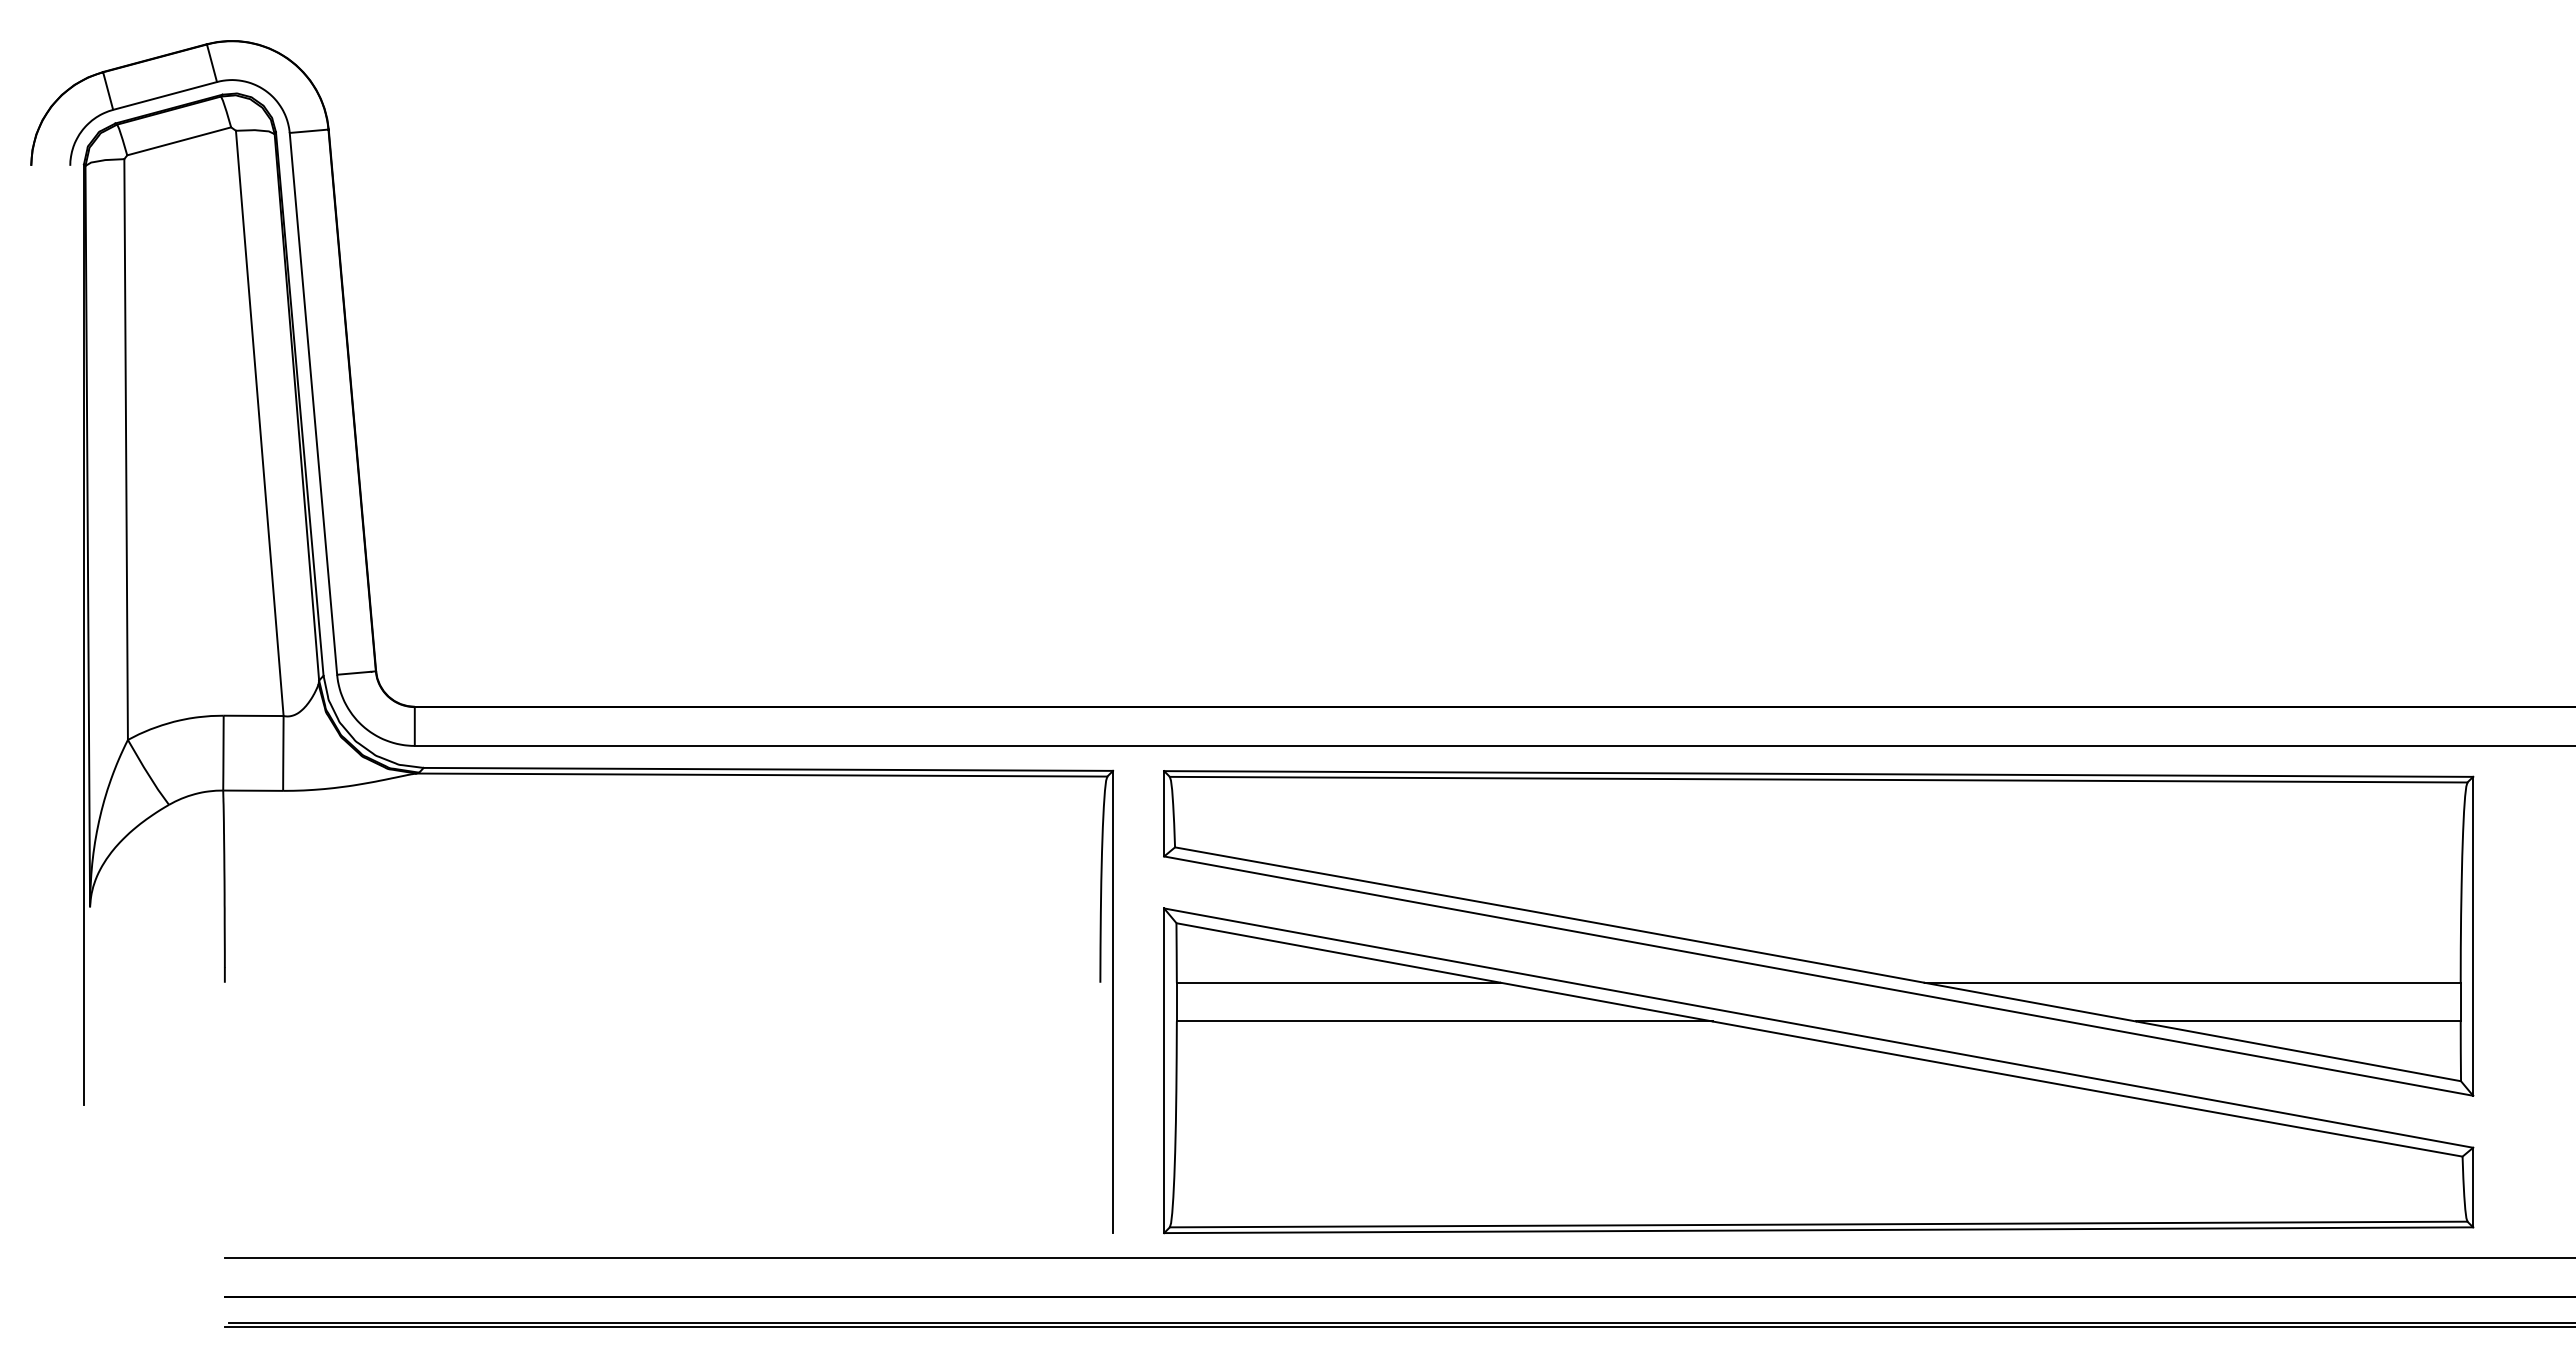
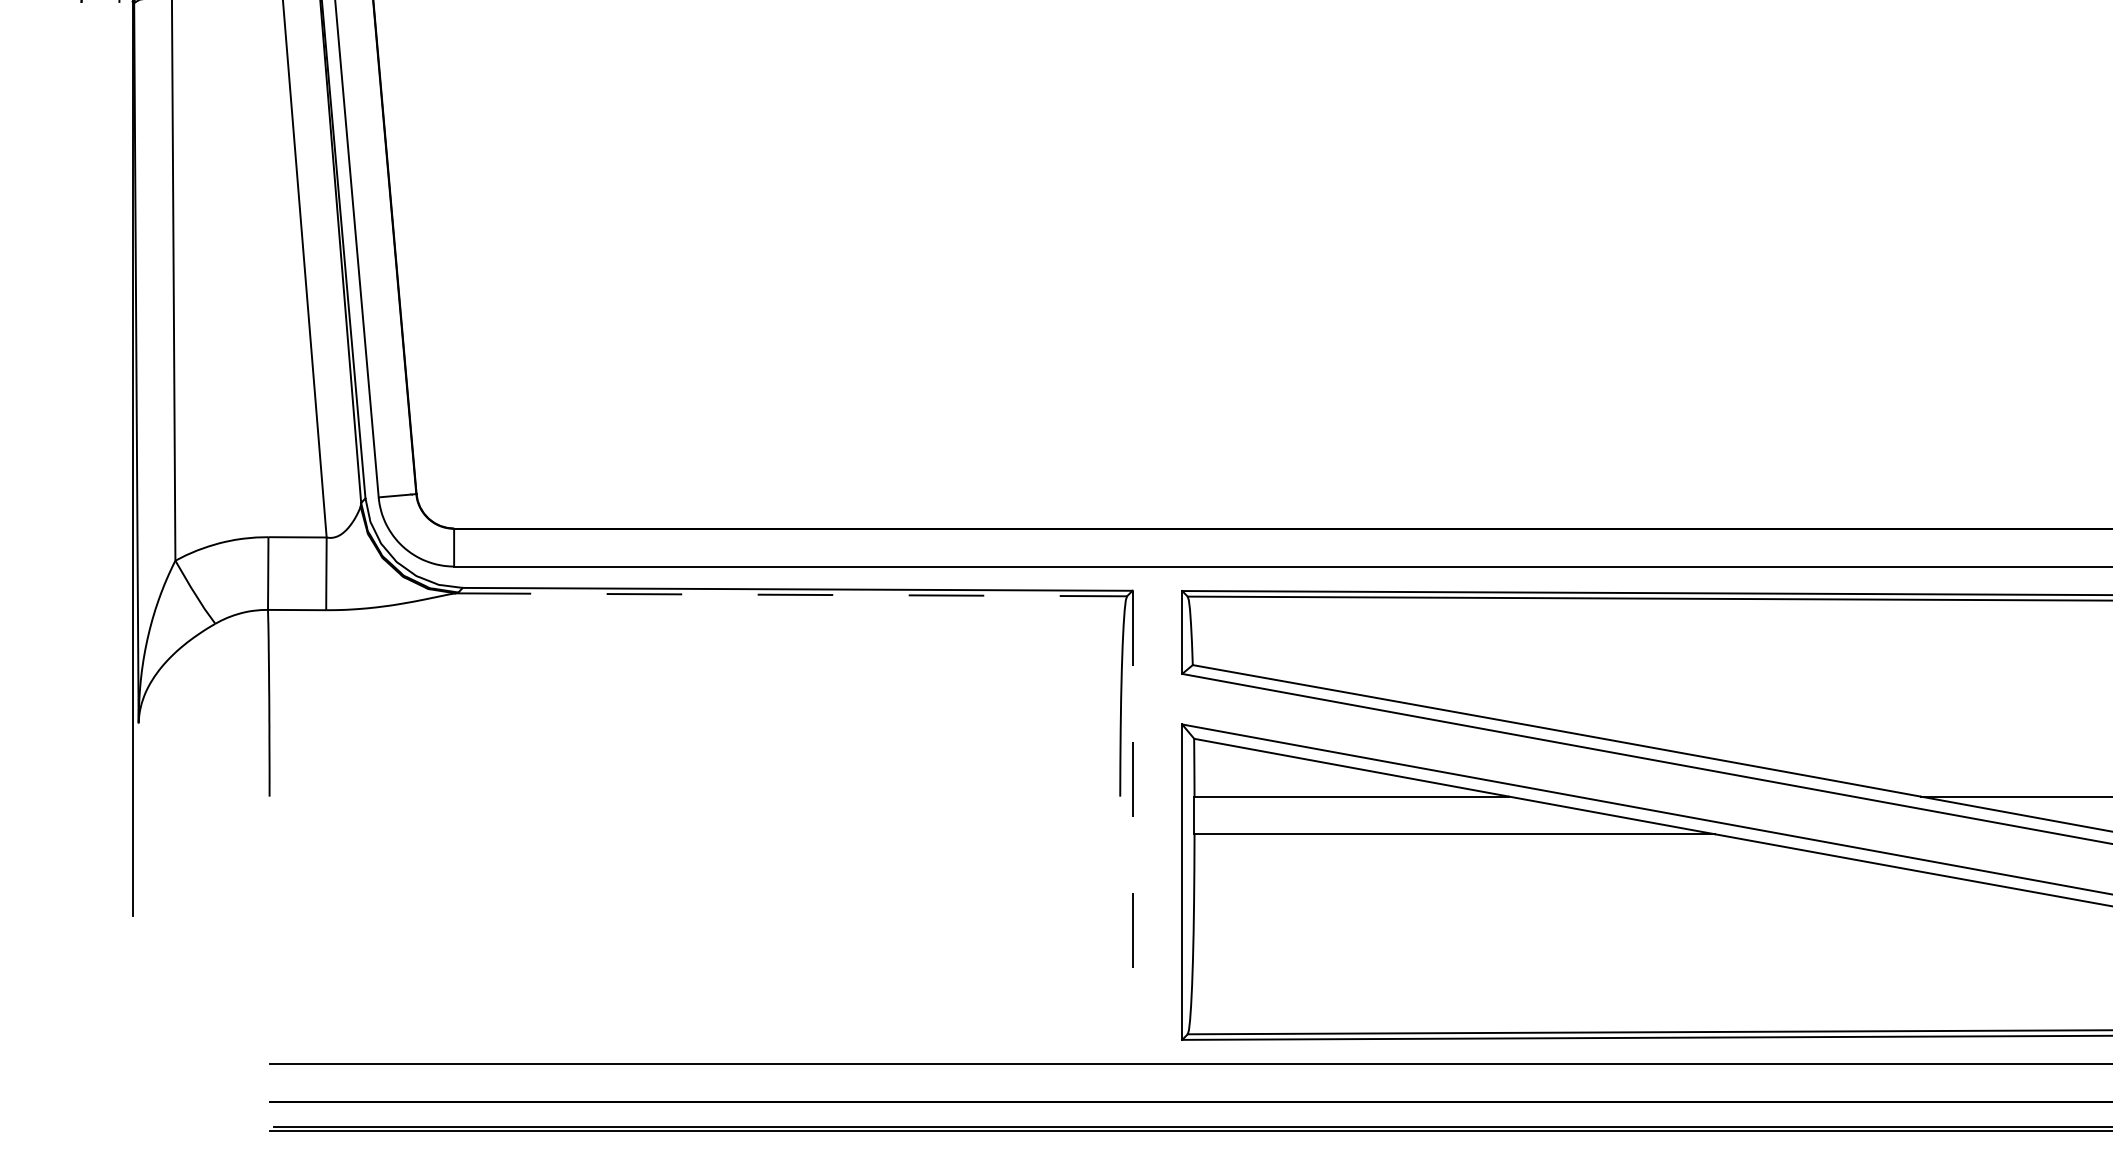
line: (761, 775) -> (790, 595), solid -> dashed
line: (1113, 1002) -> (1132, 815), solid -> dashed

